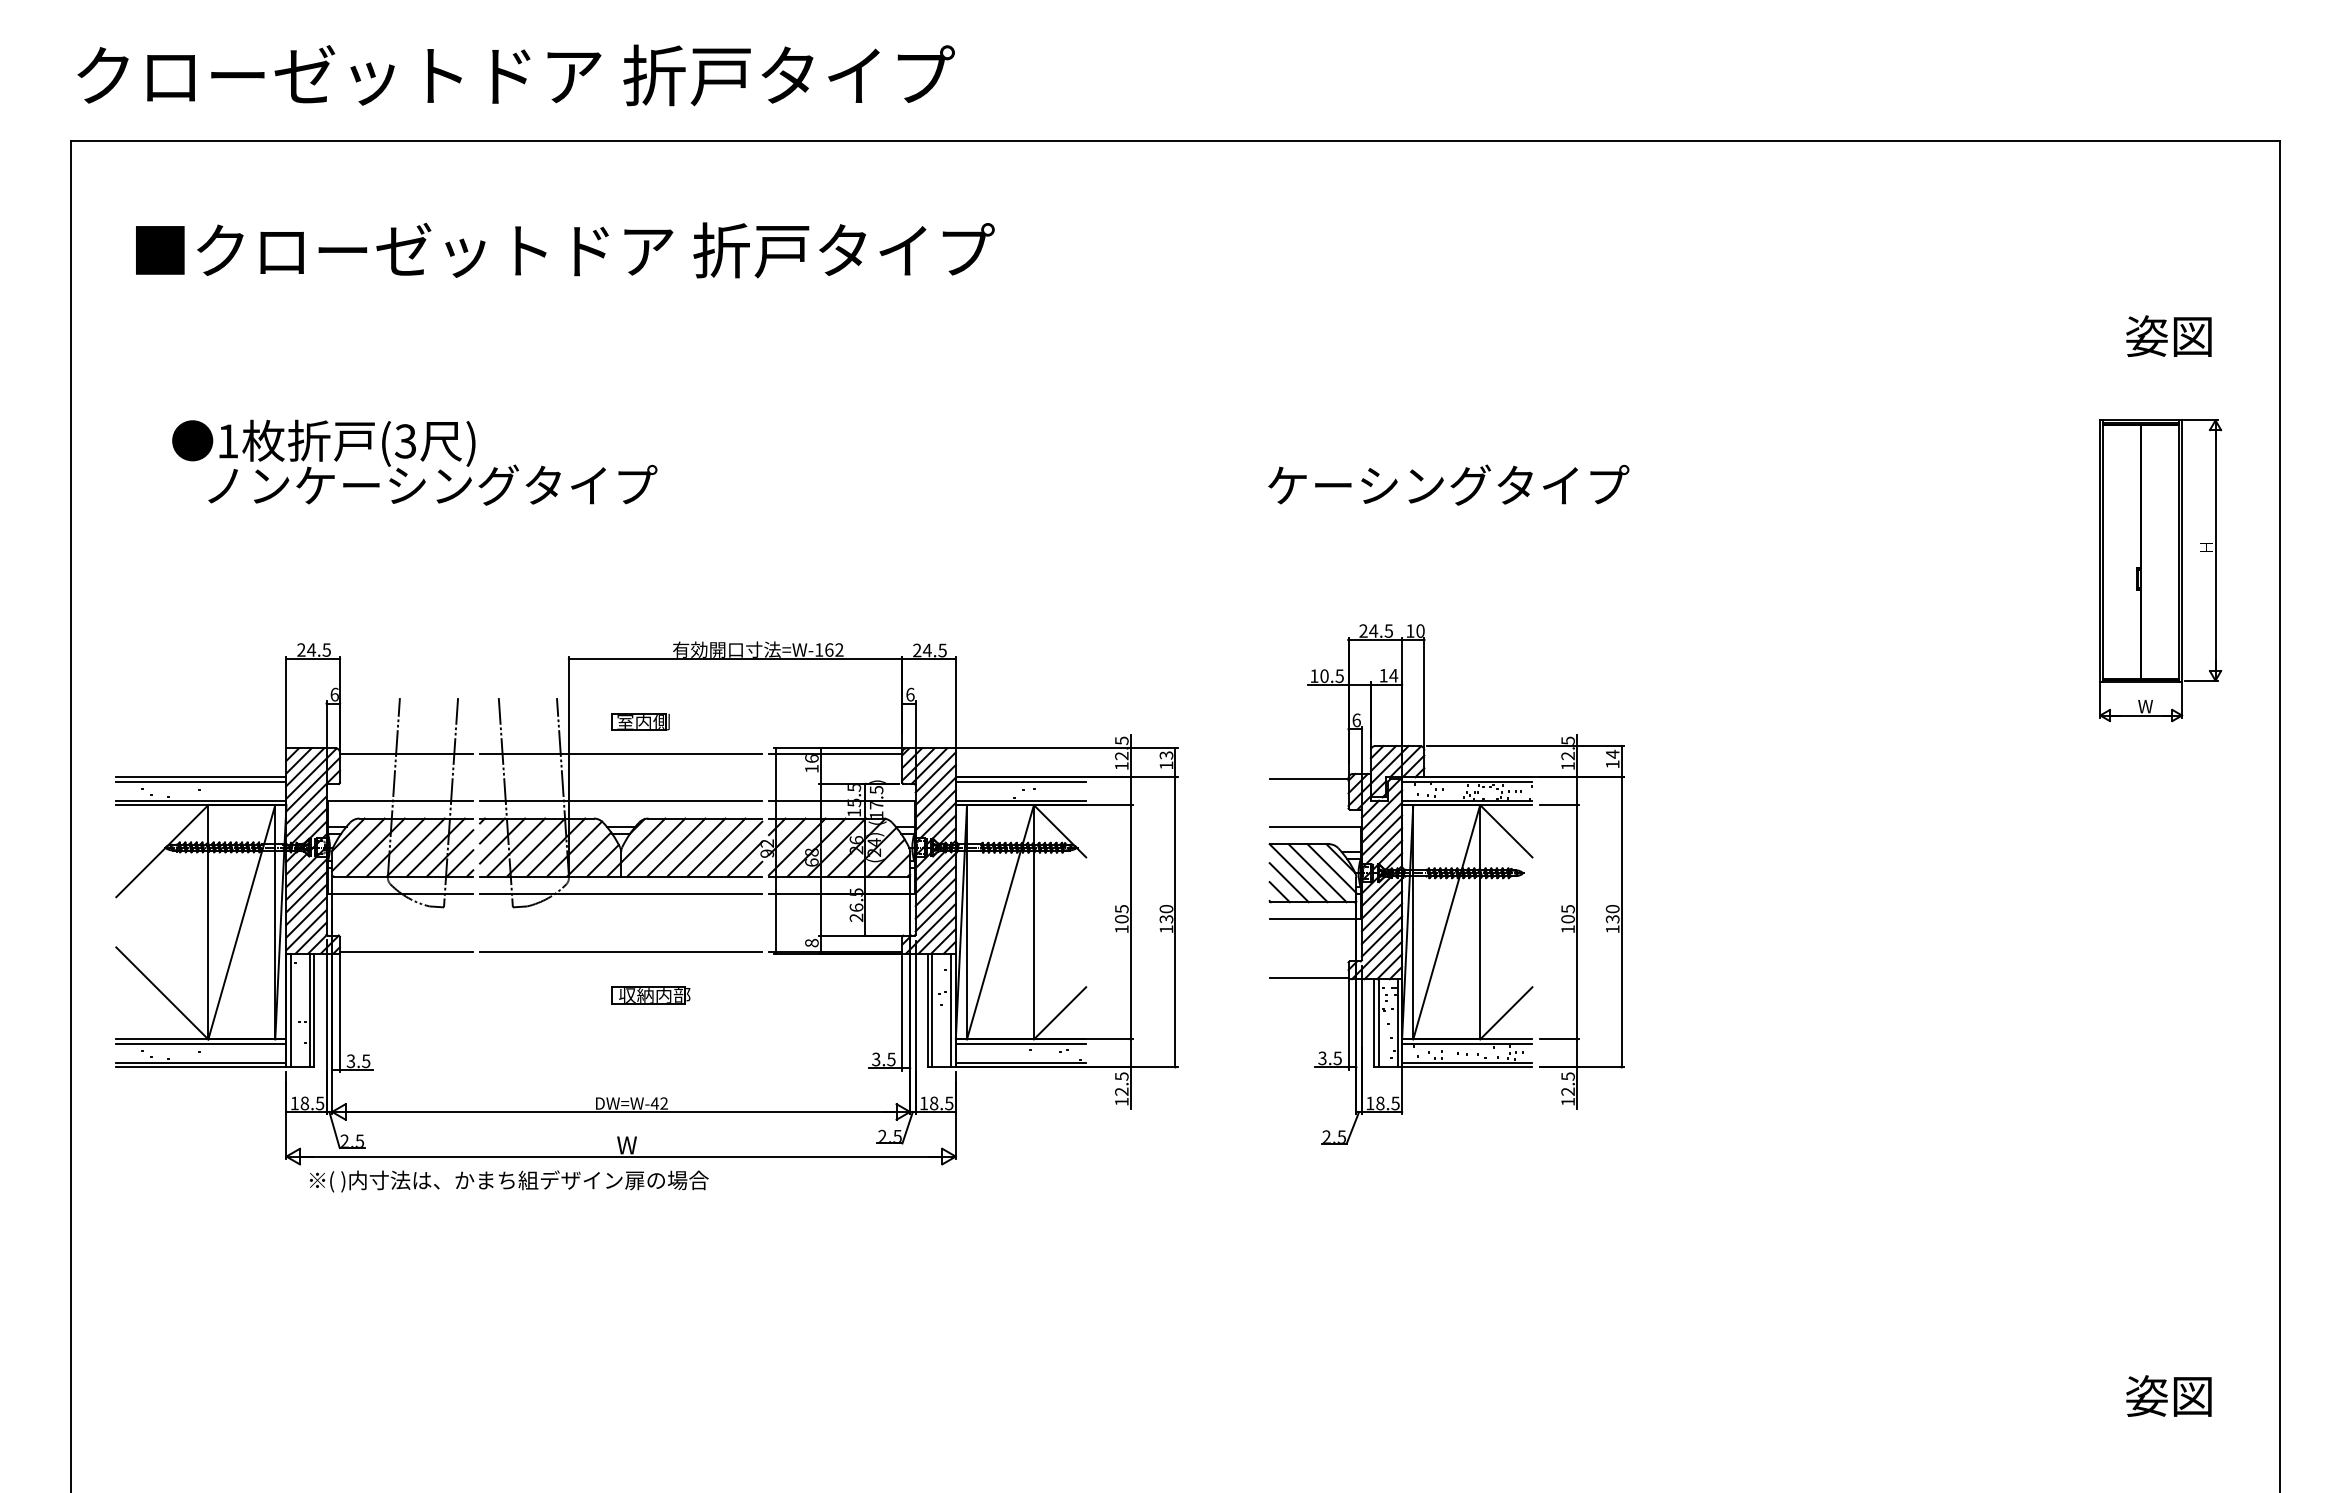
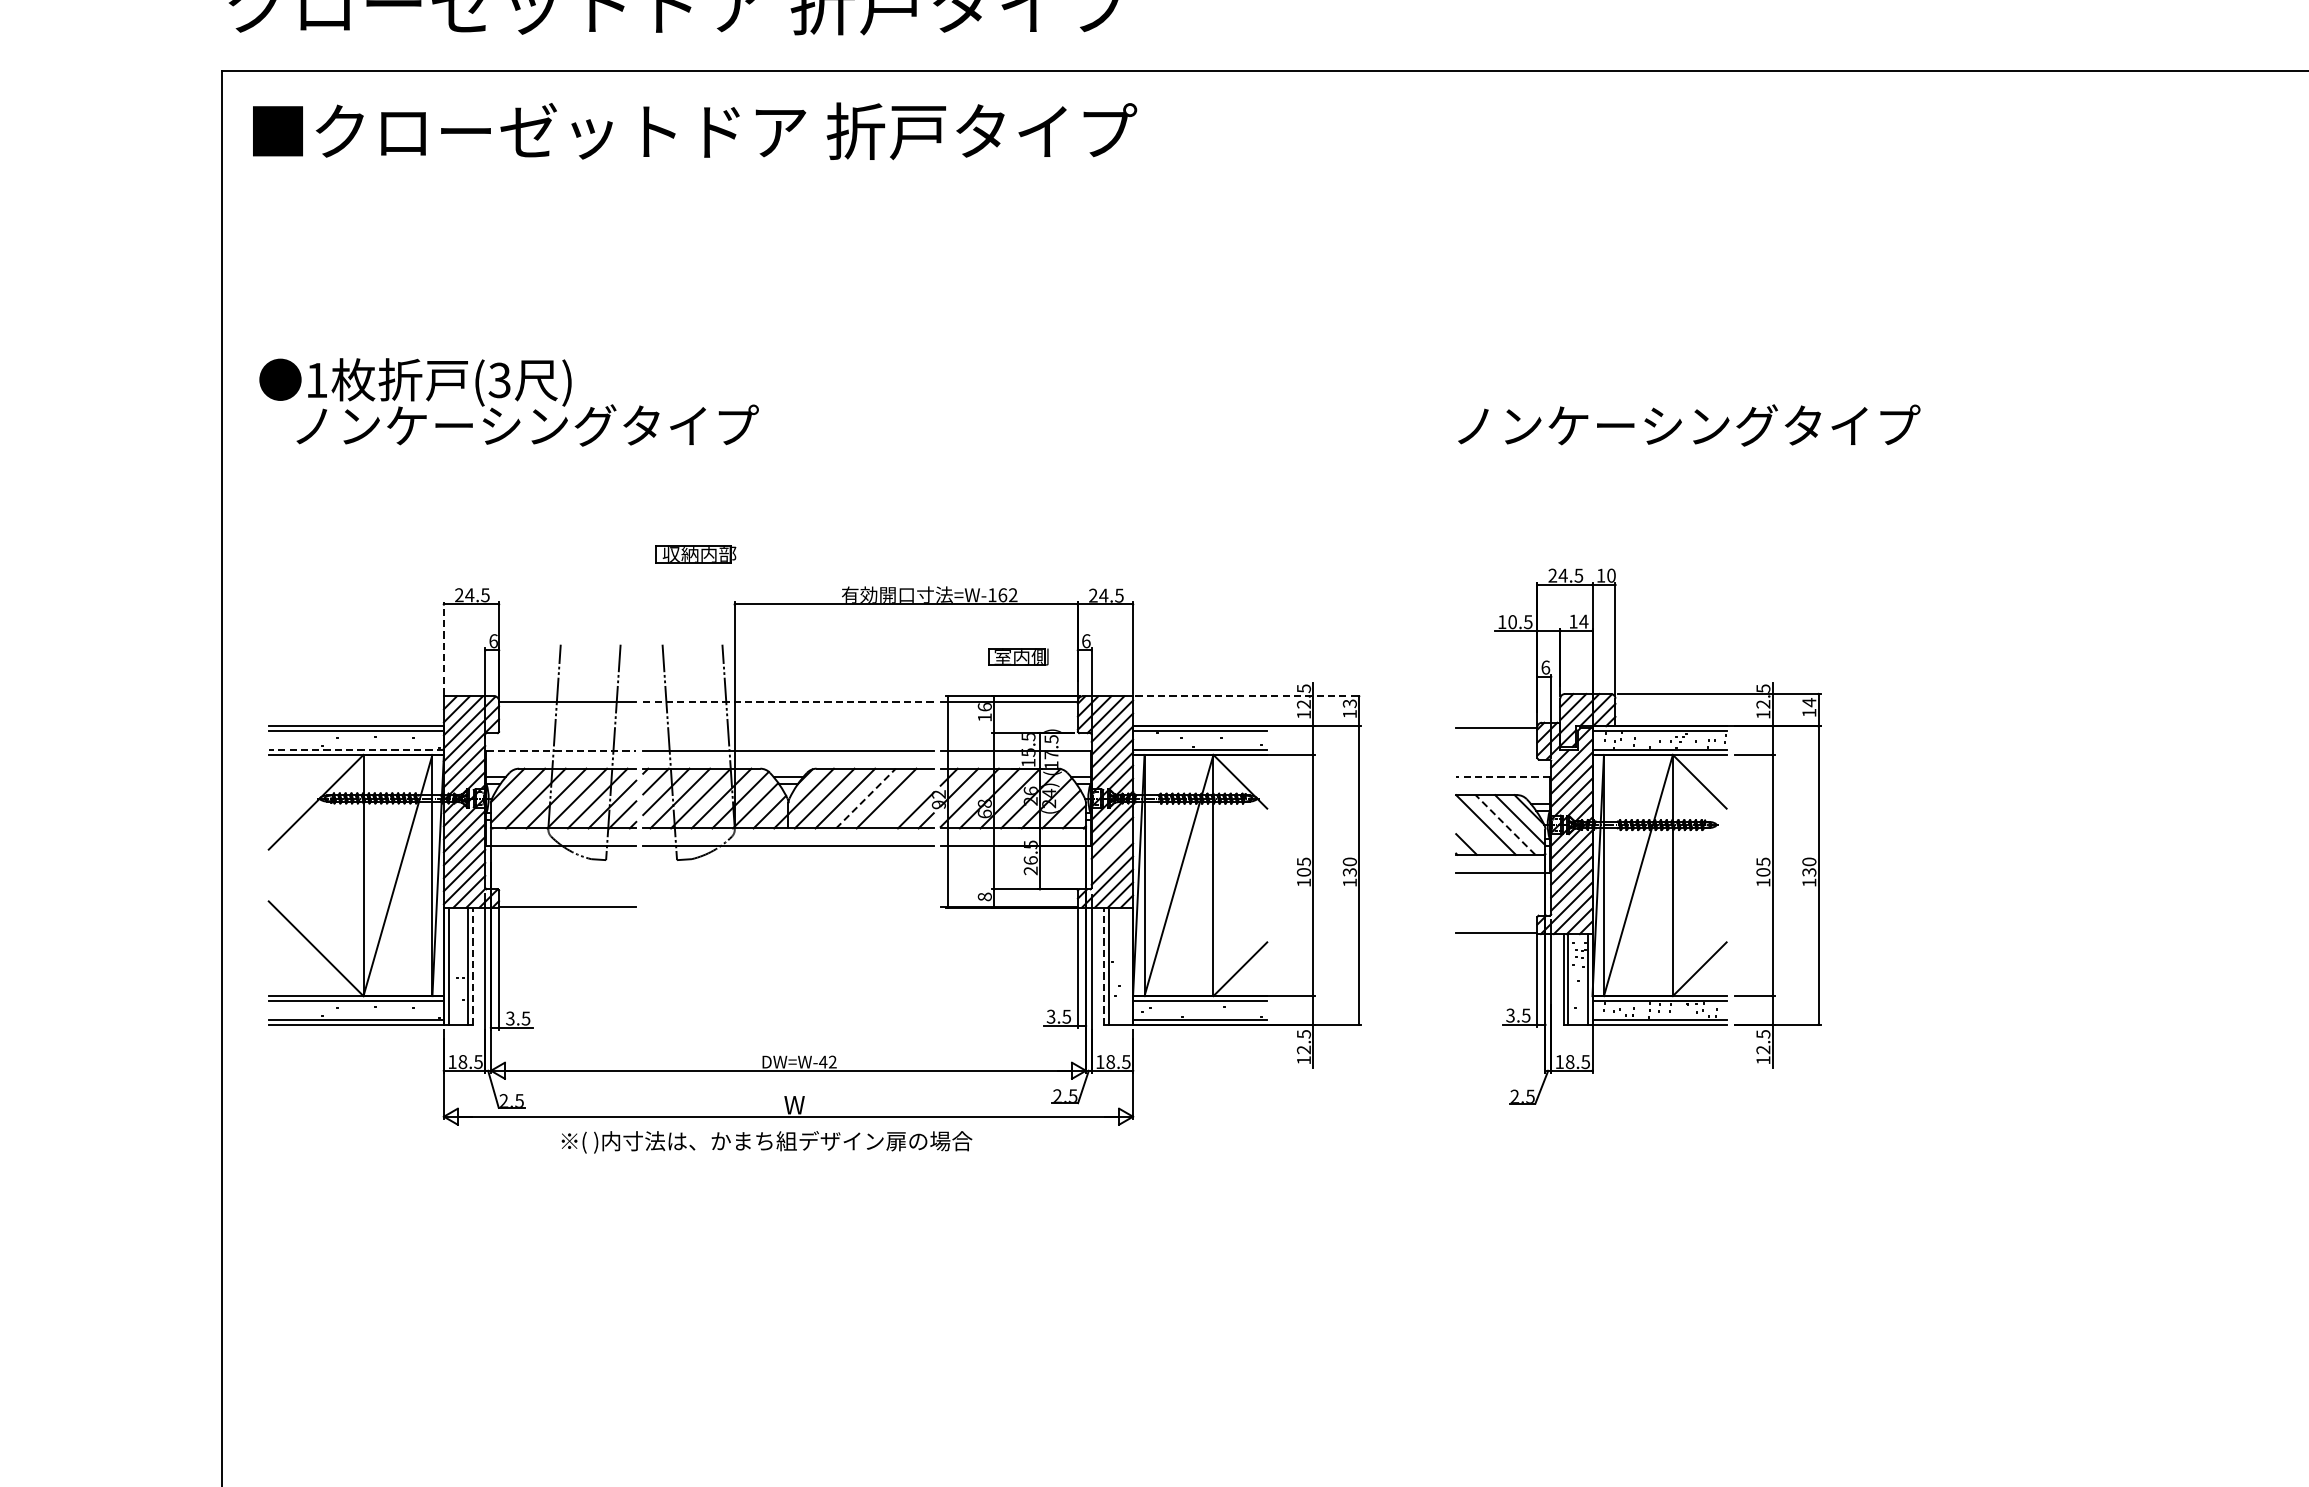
text: (565, 250) -> (695, 131), moved
text: (414, 462) -> (508, 402), moved
text: (1494, 484) -> (1687, 424), ケーシングタイプ -> ノンケーシングタイプ
line: (286, 701) -> (443, 648), solid -> dashed
part: (640, 721) -> (1018, 656), moved
line: (1067, 748) -> (1248, 696), solid -> dashed
line: (621, 753) -> (788, 701), solid -> dashed
line: (200, 800) -> (355, 750), solid -> dashed
line: (400, 801) -> (561, 751), solid -> dashed
line: (1315, 827) -> (1503, 777), solid -> dashed
line: (696, 847) -> (866, 798), solid -> dashed
line: (734, 848) -> (905, 799), removed
line: (1317, 872) -> (1505, 824), solid -> dashed
line: (1288, 882) -> (1475, 834), removed
line: (935, 898) -> (1112, 851), removed
line: (621, 952) -> (788, 906), removed
part: (650, 995) -> (695, 554), moved
line: (314, 1010) -> (472, 966), solid -> dashed
line: (927, 1010) -> (1103, 966), solid -> dashed
line: (951, 1010) -> (1128, 966), removed
text: (509, 1181) -> (767, 1142), moved

